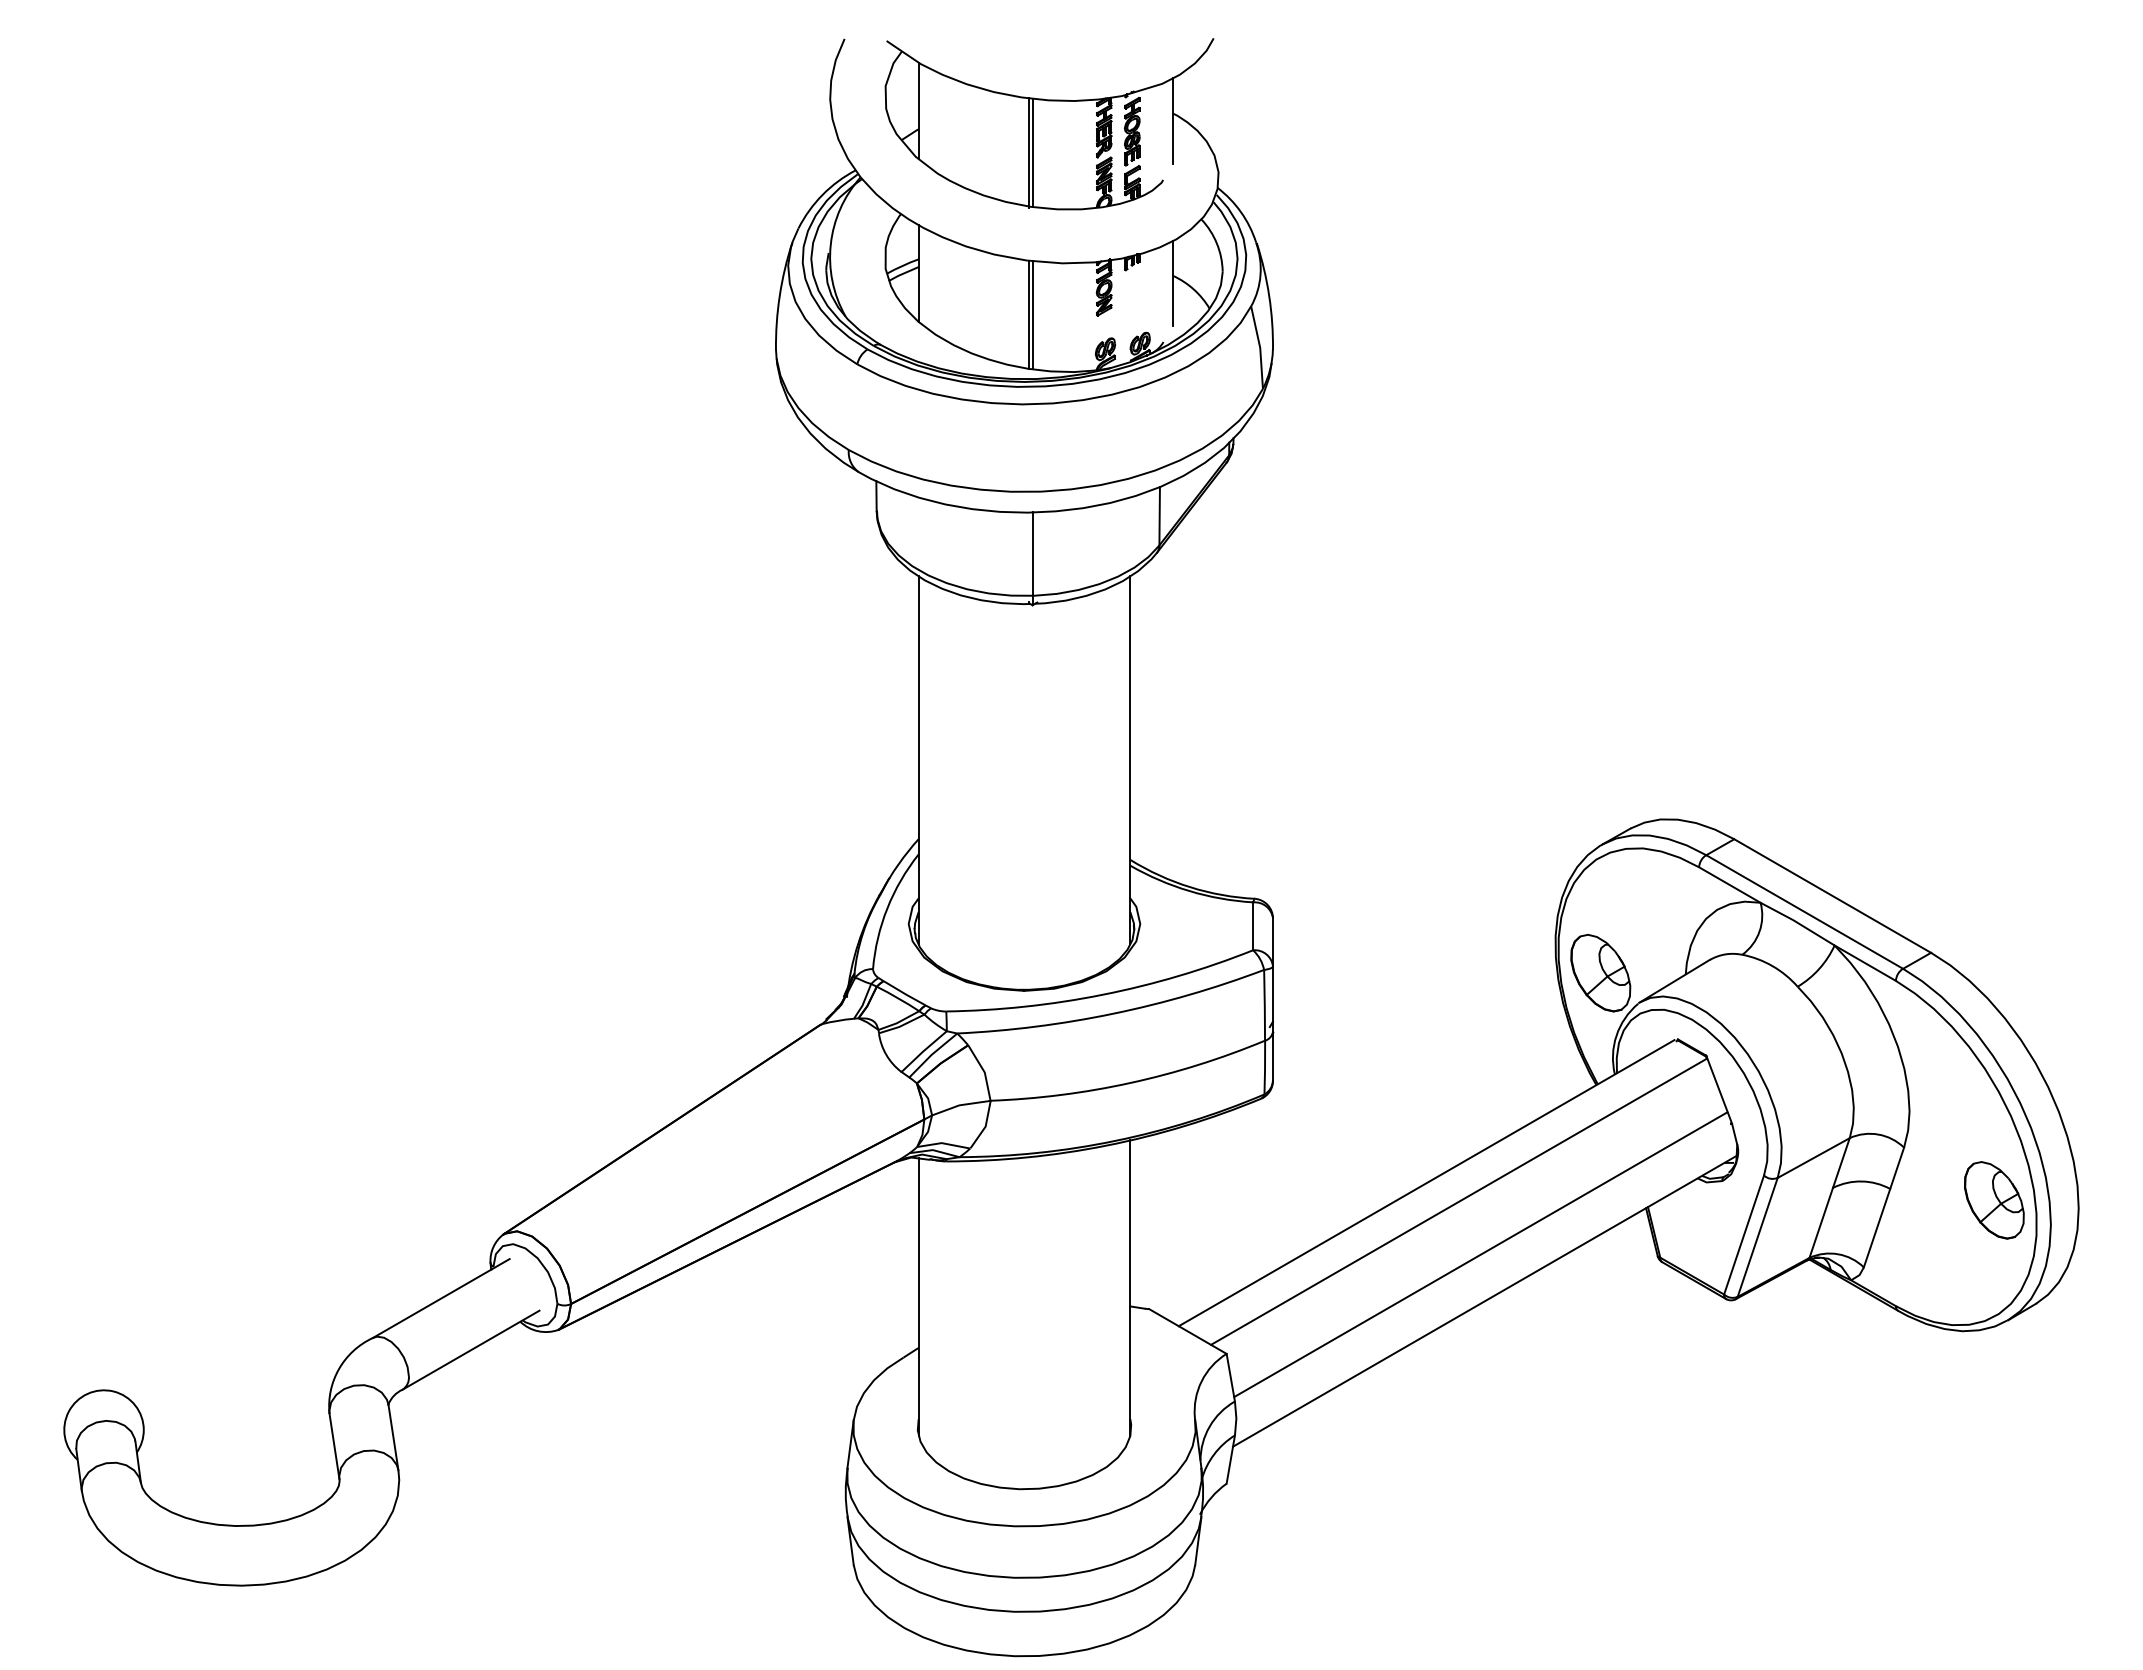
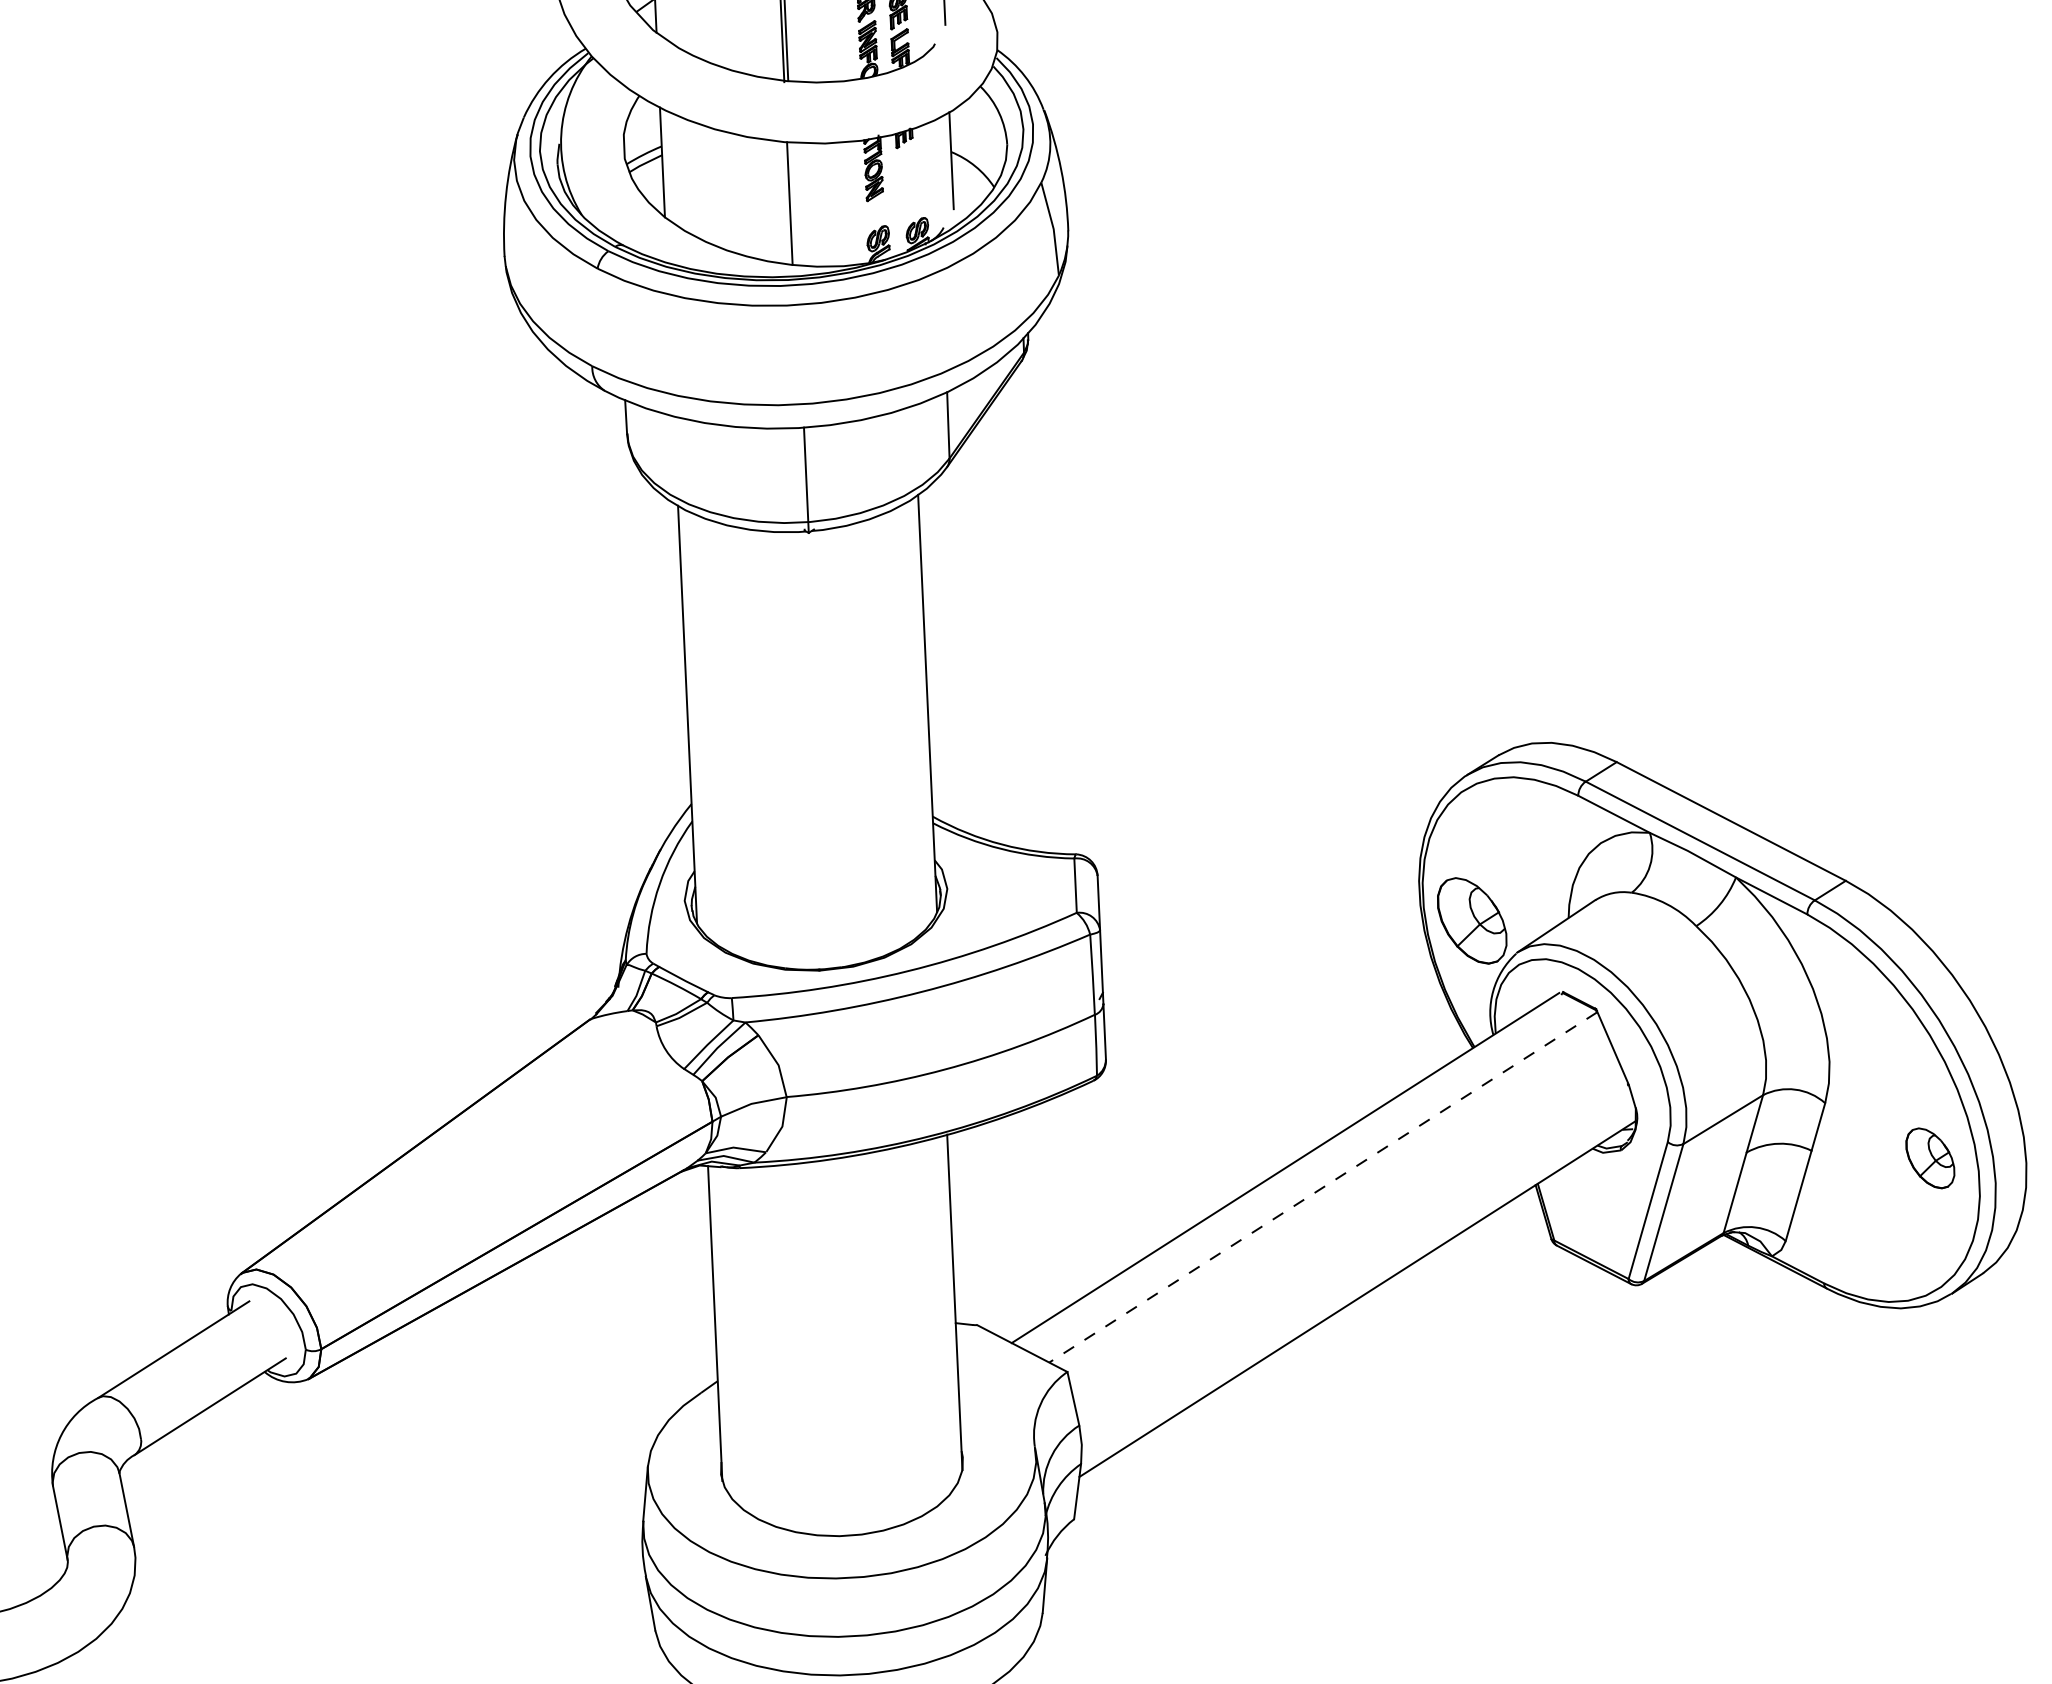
line: (1032, 315) -> (793, 204), removed
part: (1994, 1200) -> (1930, 1158), size x0.7
line: (1458, 1202) -> (1322, 1188), solid -> dashed
line: (1480, 1254) -> (1350, 1246), removed

